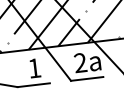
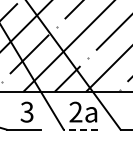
text: (33, 67) -> (26, 111), 1 -> 3
line: (86, 78) -> (80, 129), solid -> dashed

